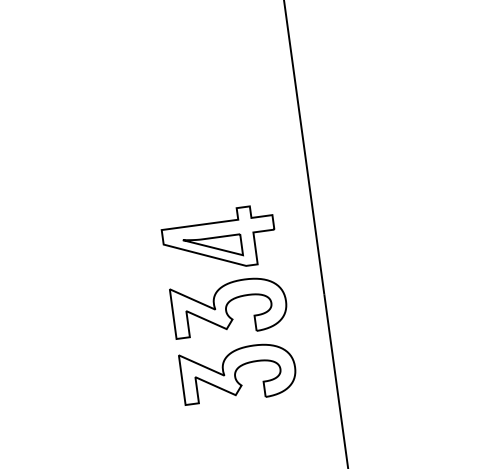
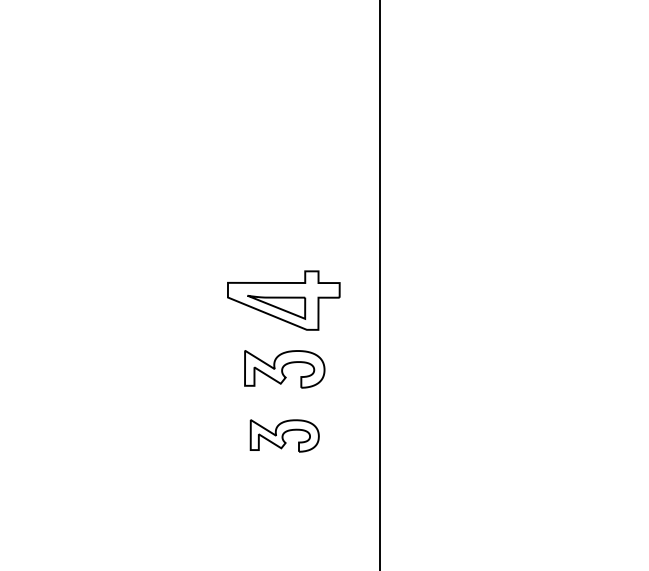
part: (229, 308) -> (284, 369), size x0.7
part: (238, 373) -> (284, 435), size x0.6

